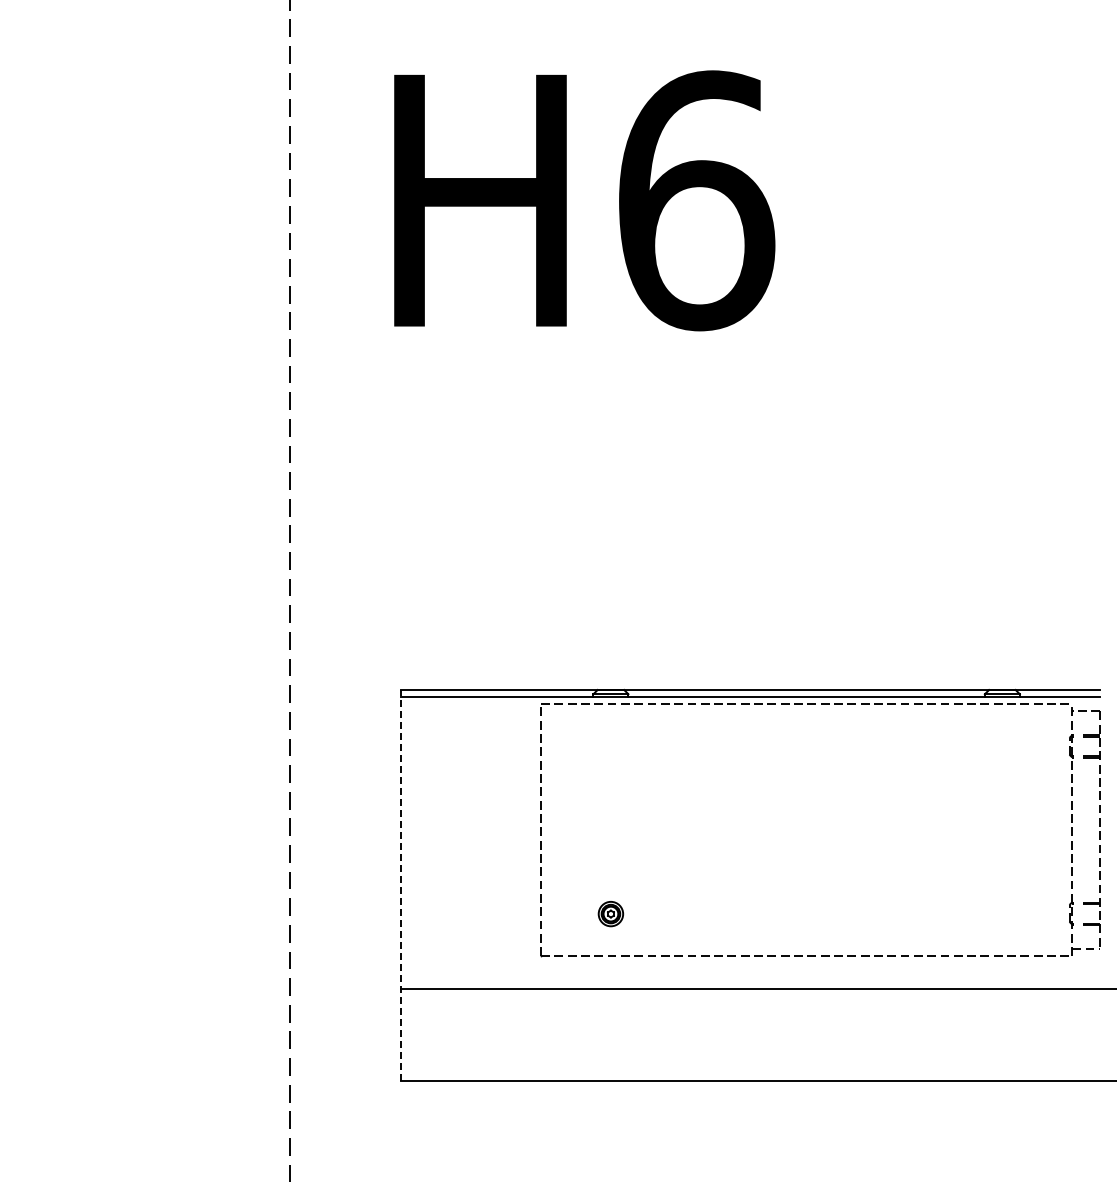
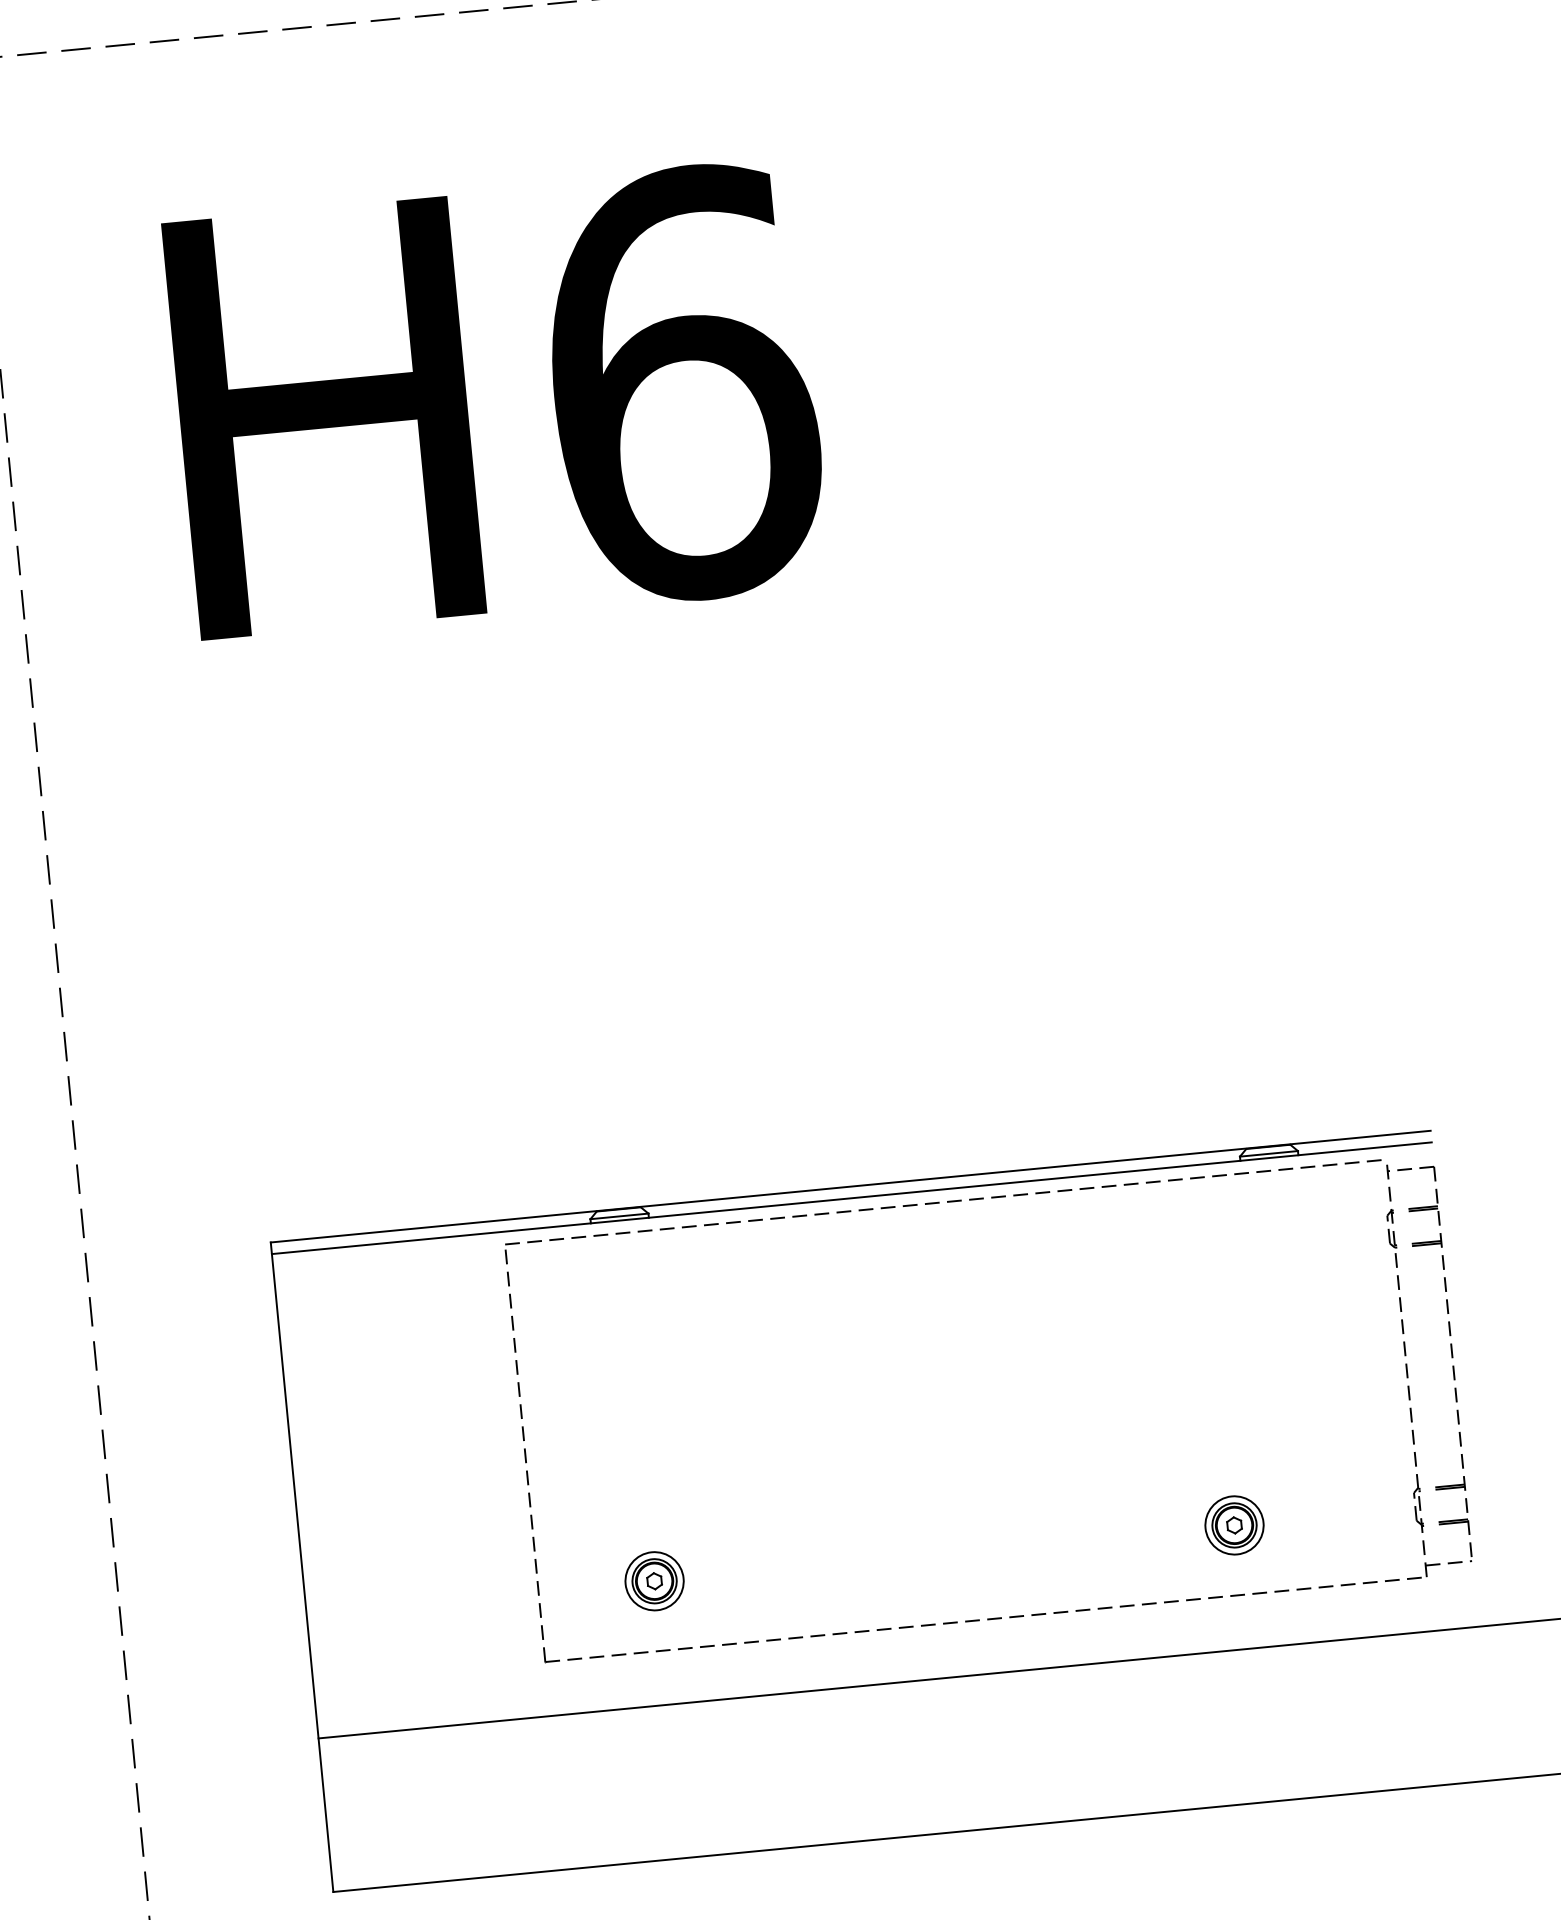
line: (401, 885) -> (302, 1567), dashed -> solid
part: (610, 913) -> (653, 1580), size x1.43
part: (960, 913) -> (1234, 1524), added

